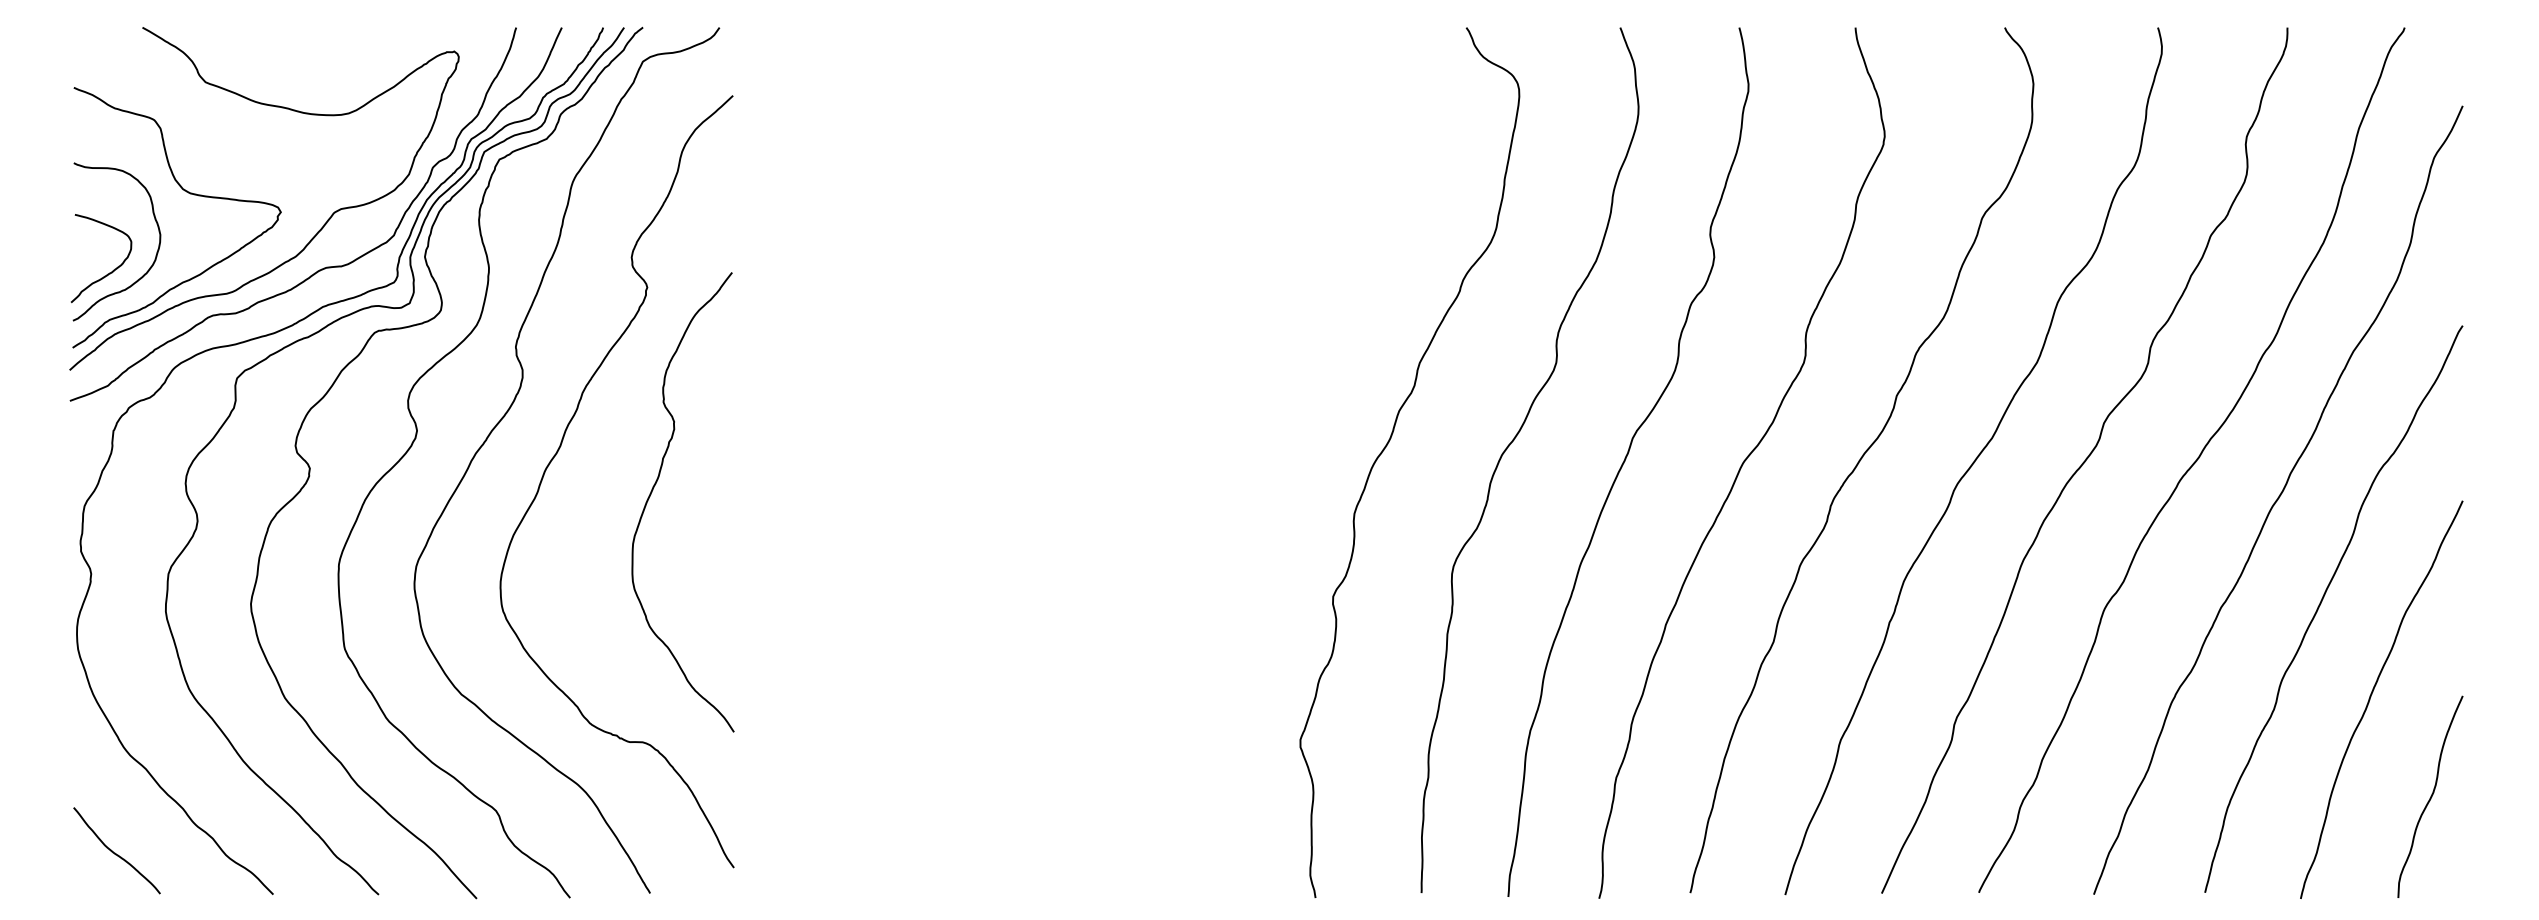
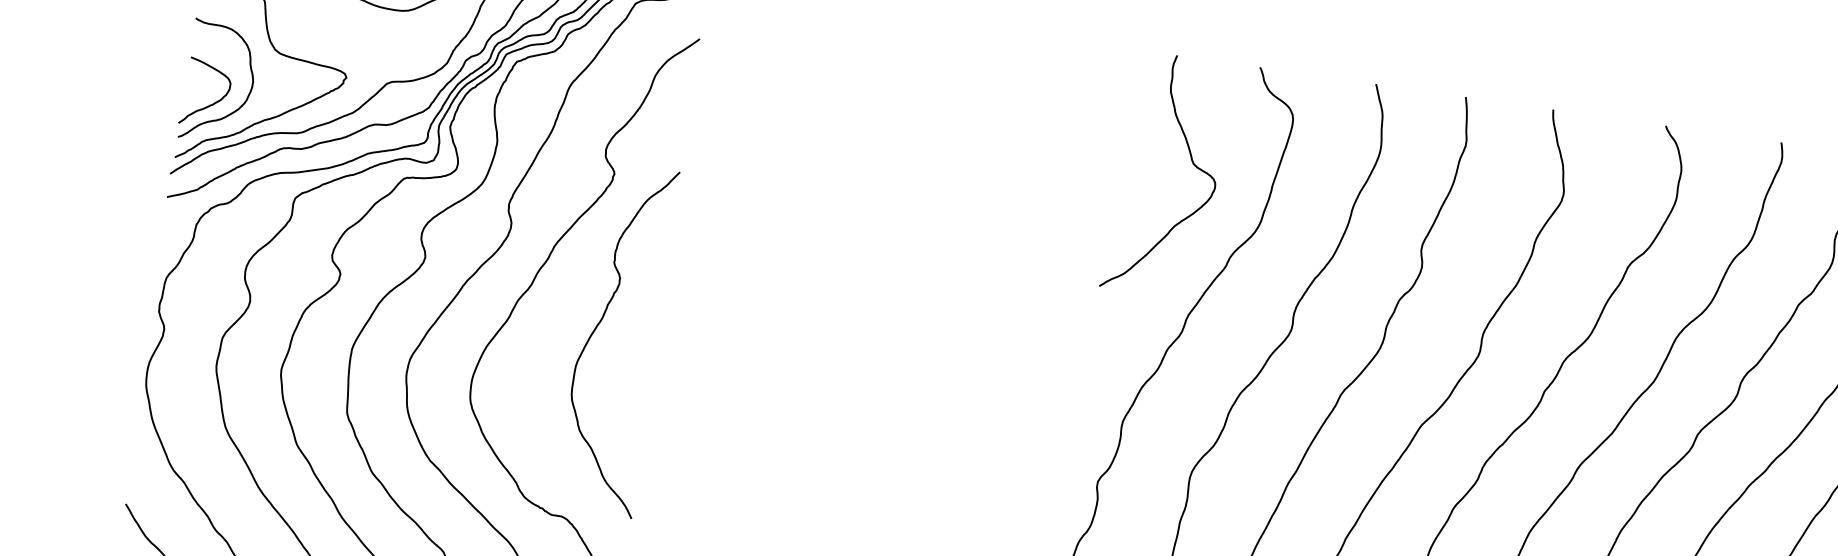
curve: (1395, 163) -> (1191, 162), added

